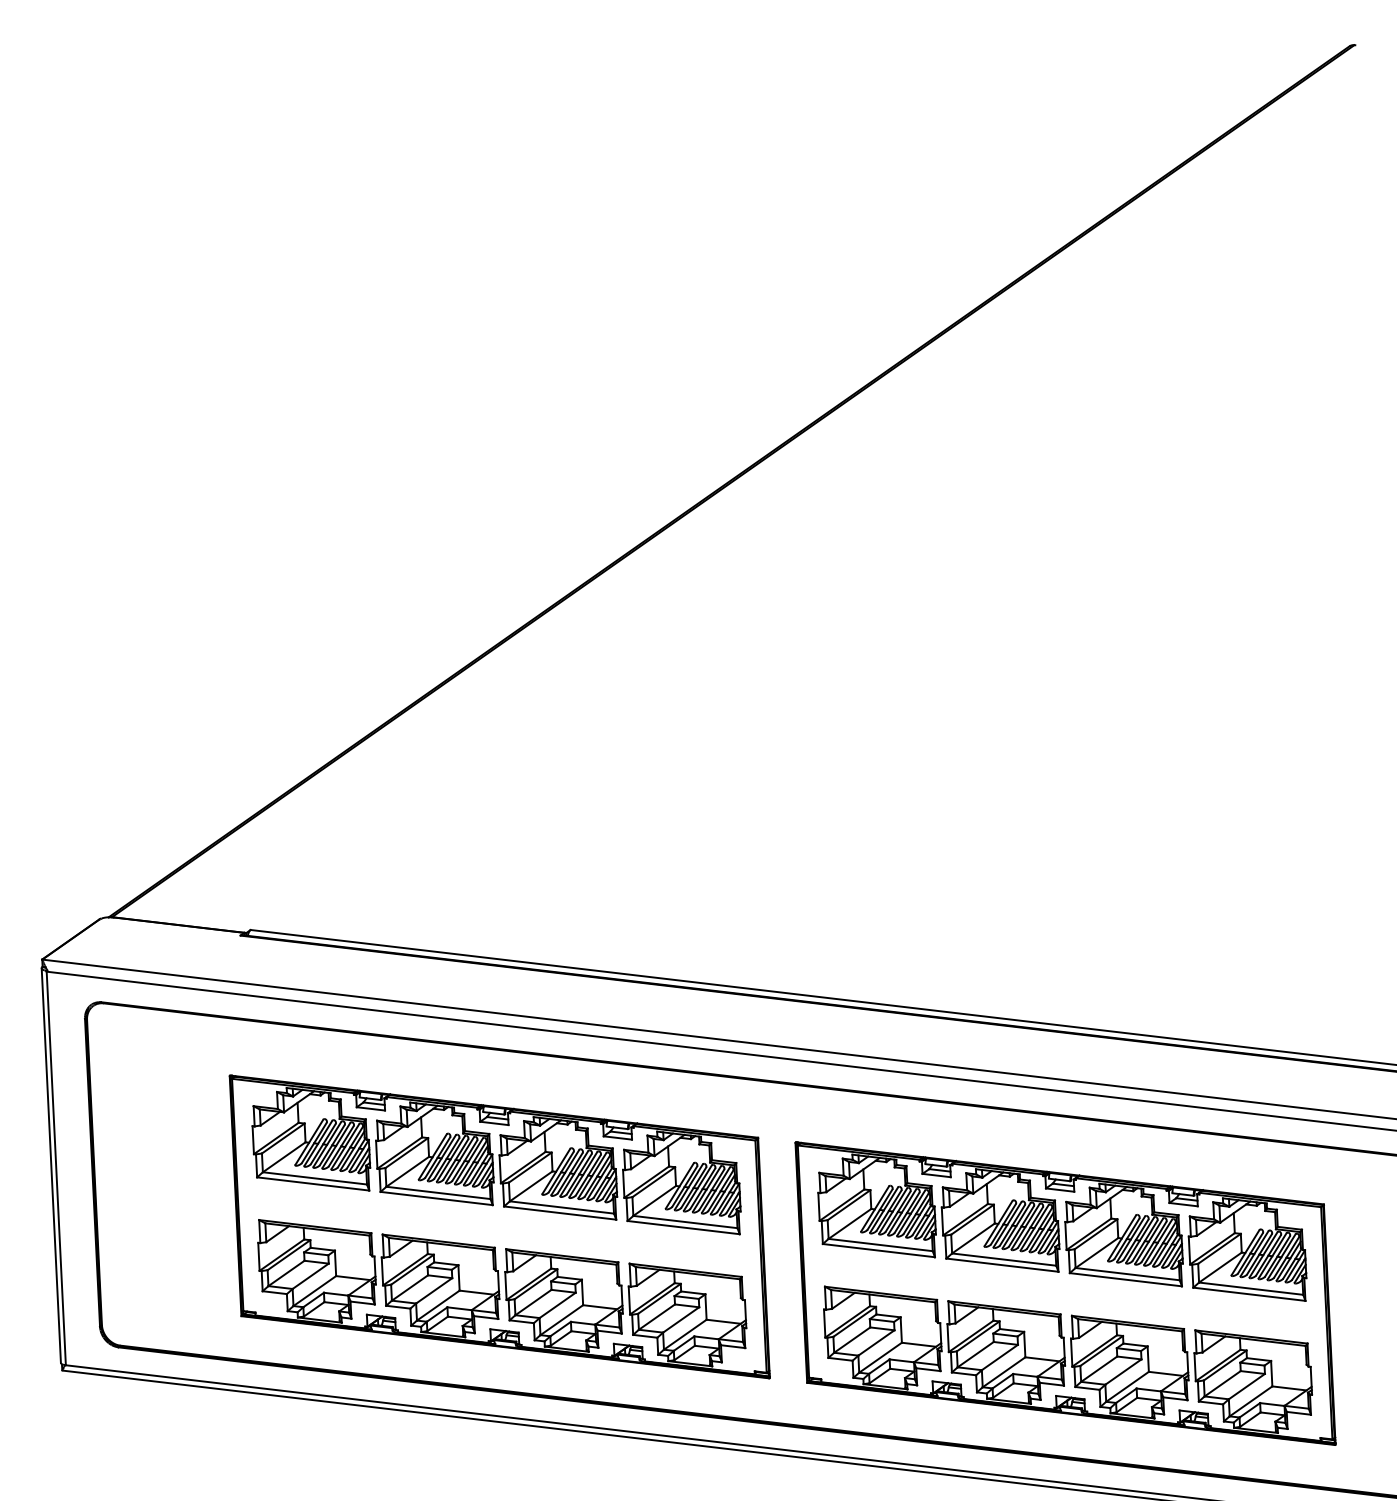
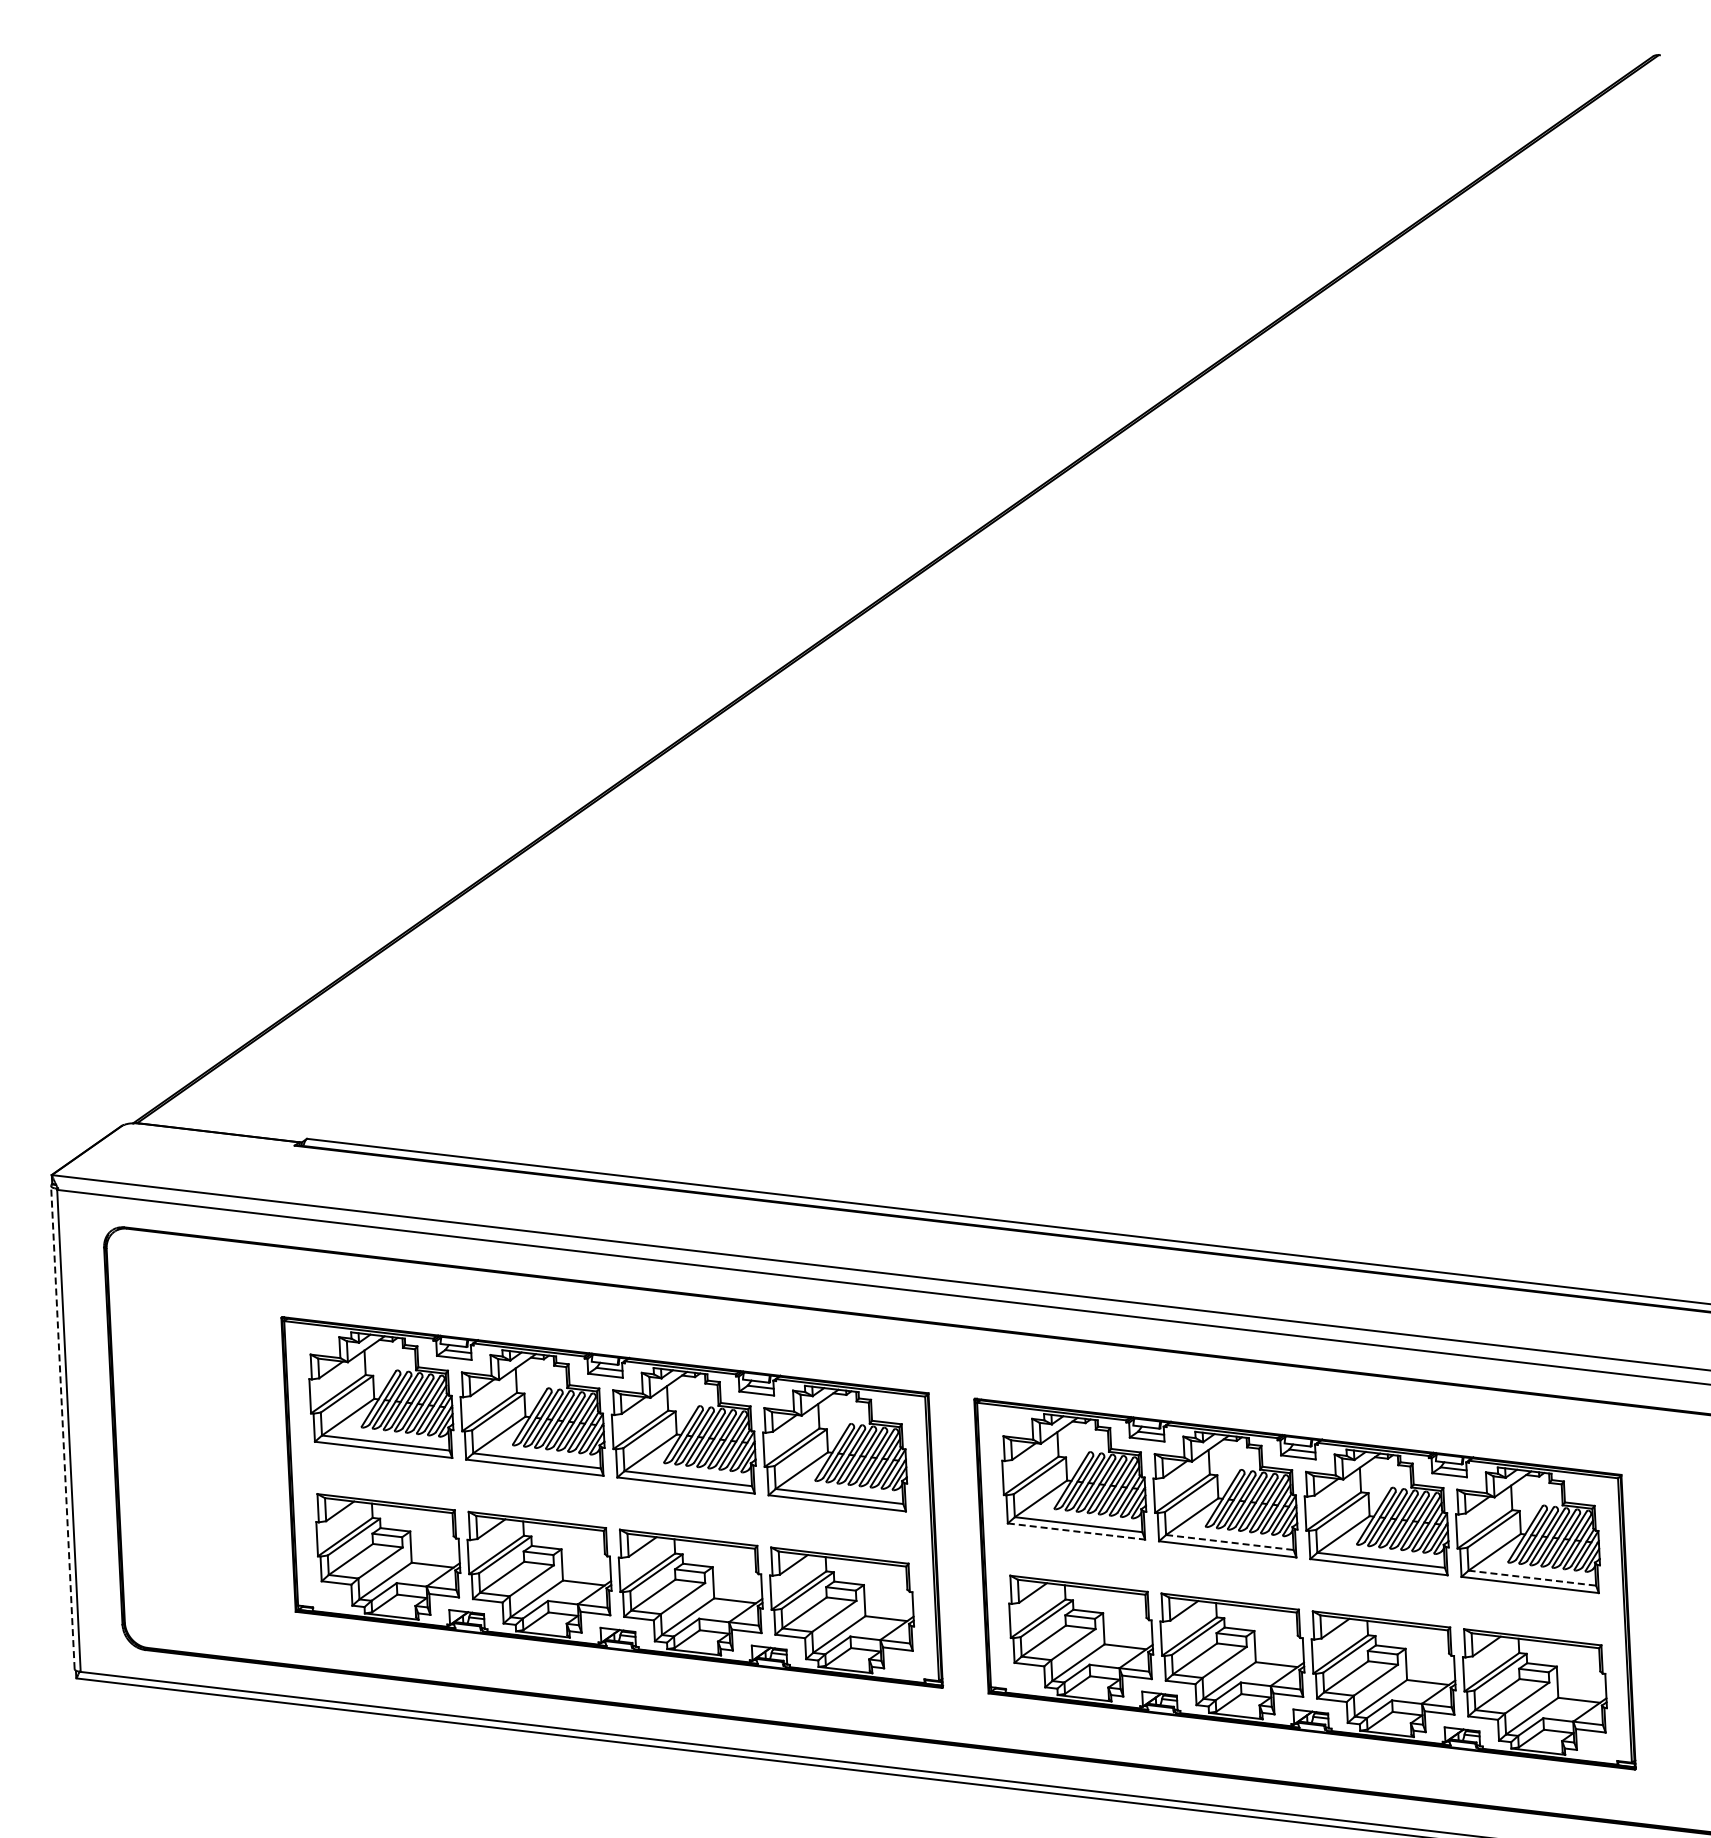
line: (51, 1165) -> (62, 1427), solid -> dashed
line: (878, 1250) -> (1076, 1531), solid -> dashed
line: (1004, 1259) -> (1230, 1542), solid -> dashed
line: (1251, 1288) -> (1532, 1578), solid -> dashed

